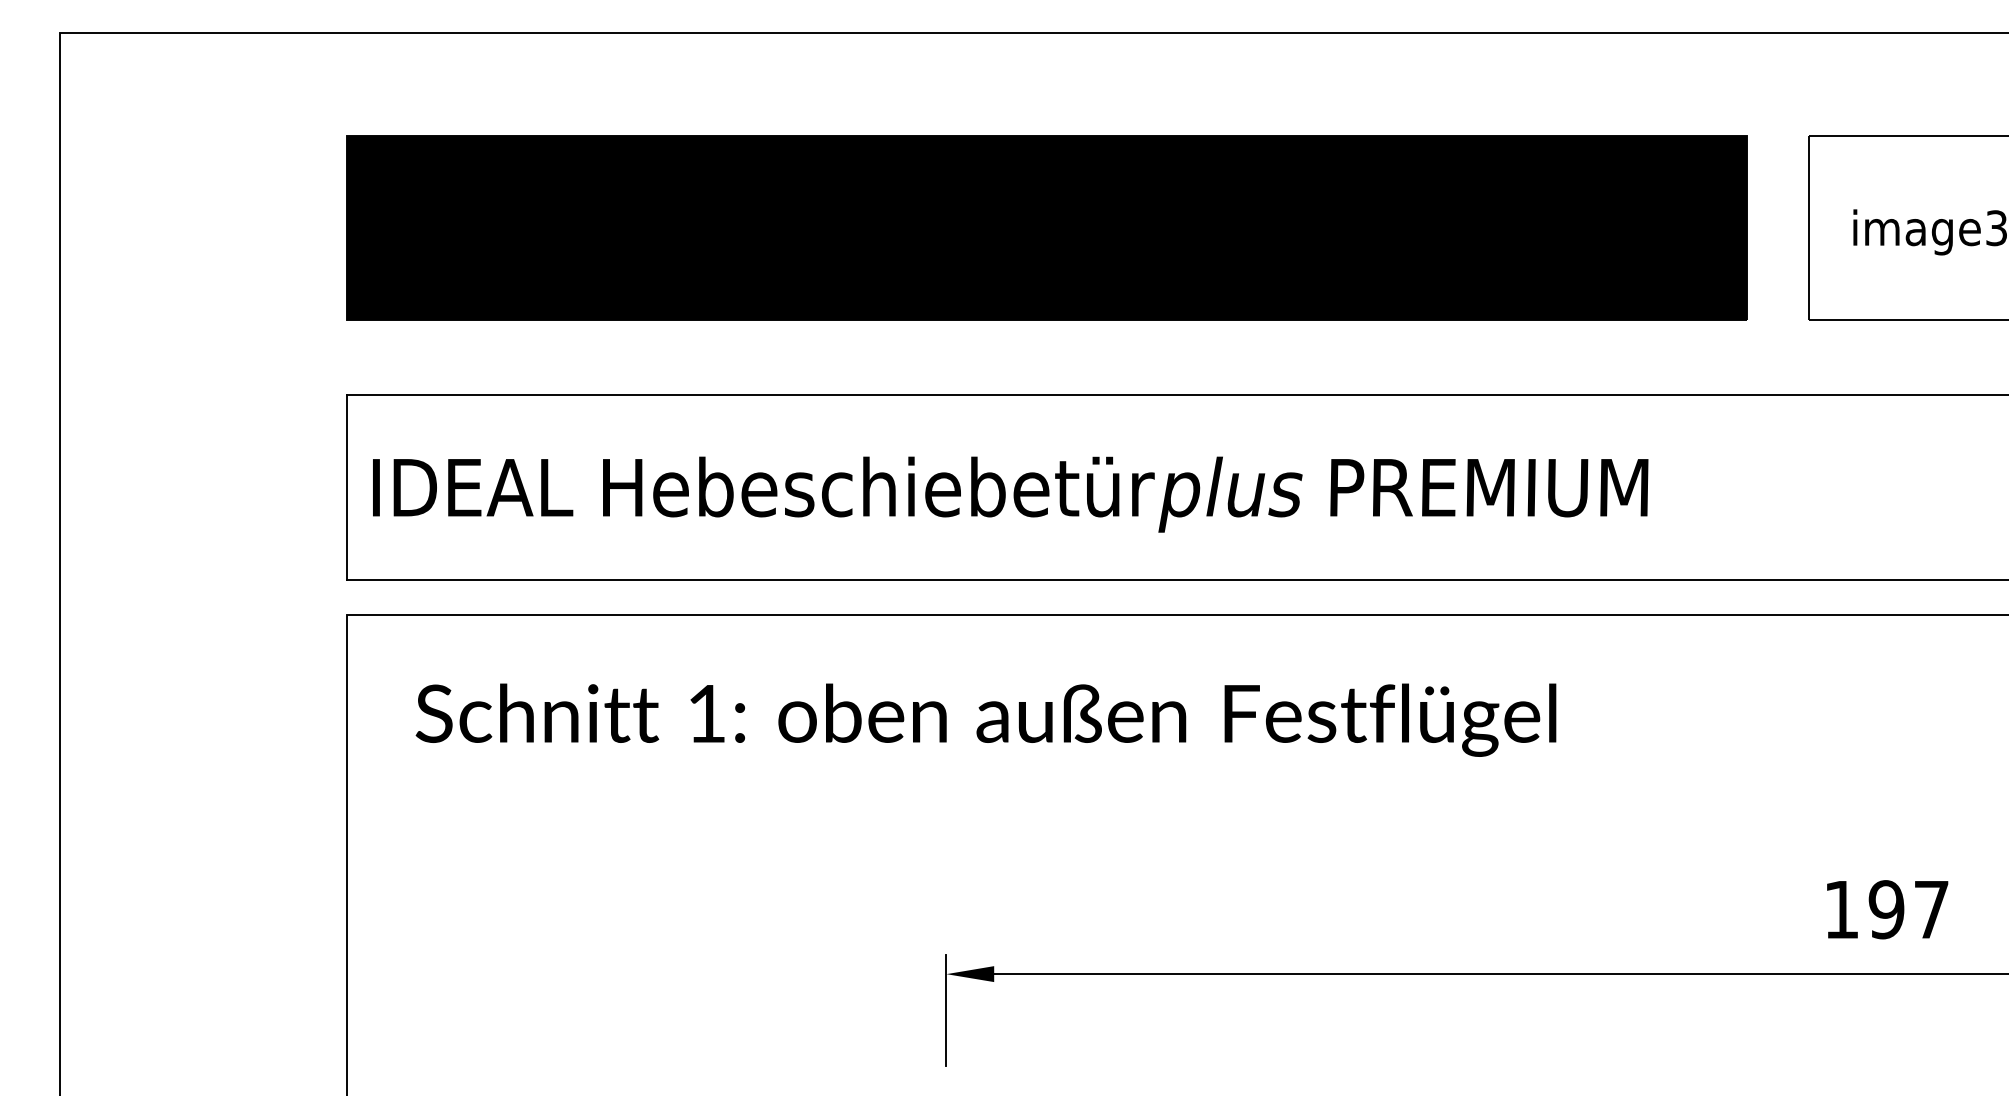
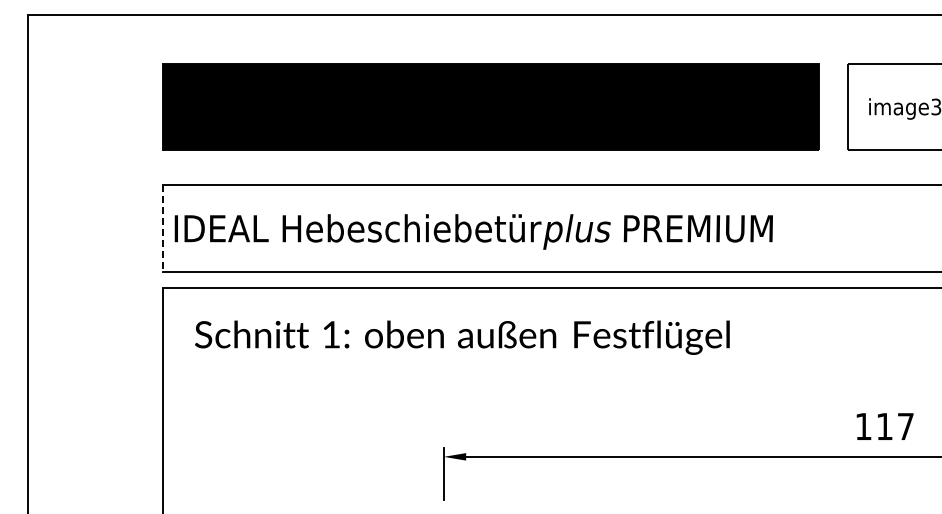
line: (346, 489) -> (162, 229), solid -> dashed
text: (1886, 909) -> (884, 426), 197 -> 117

